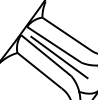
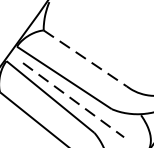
line: (66, 33) -> (85, 58), solid -> dashed
line: (59, 57) -> (73, 100), solid -> dashed

